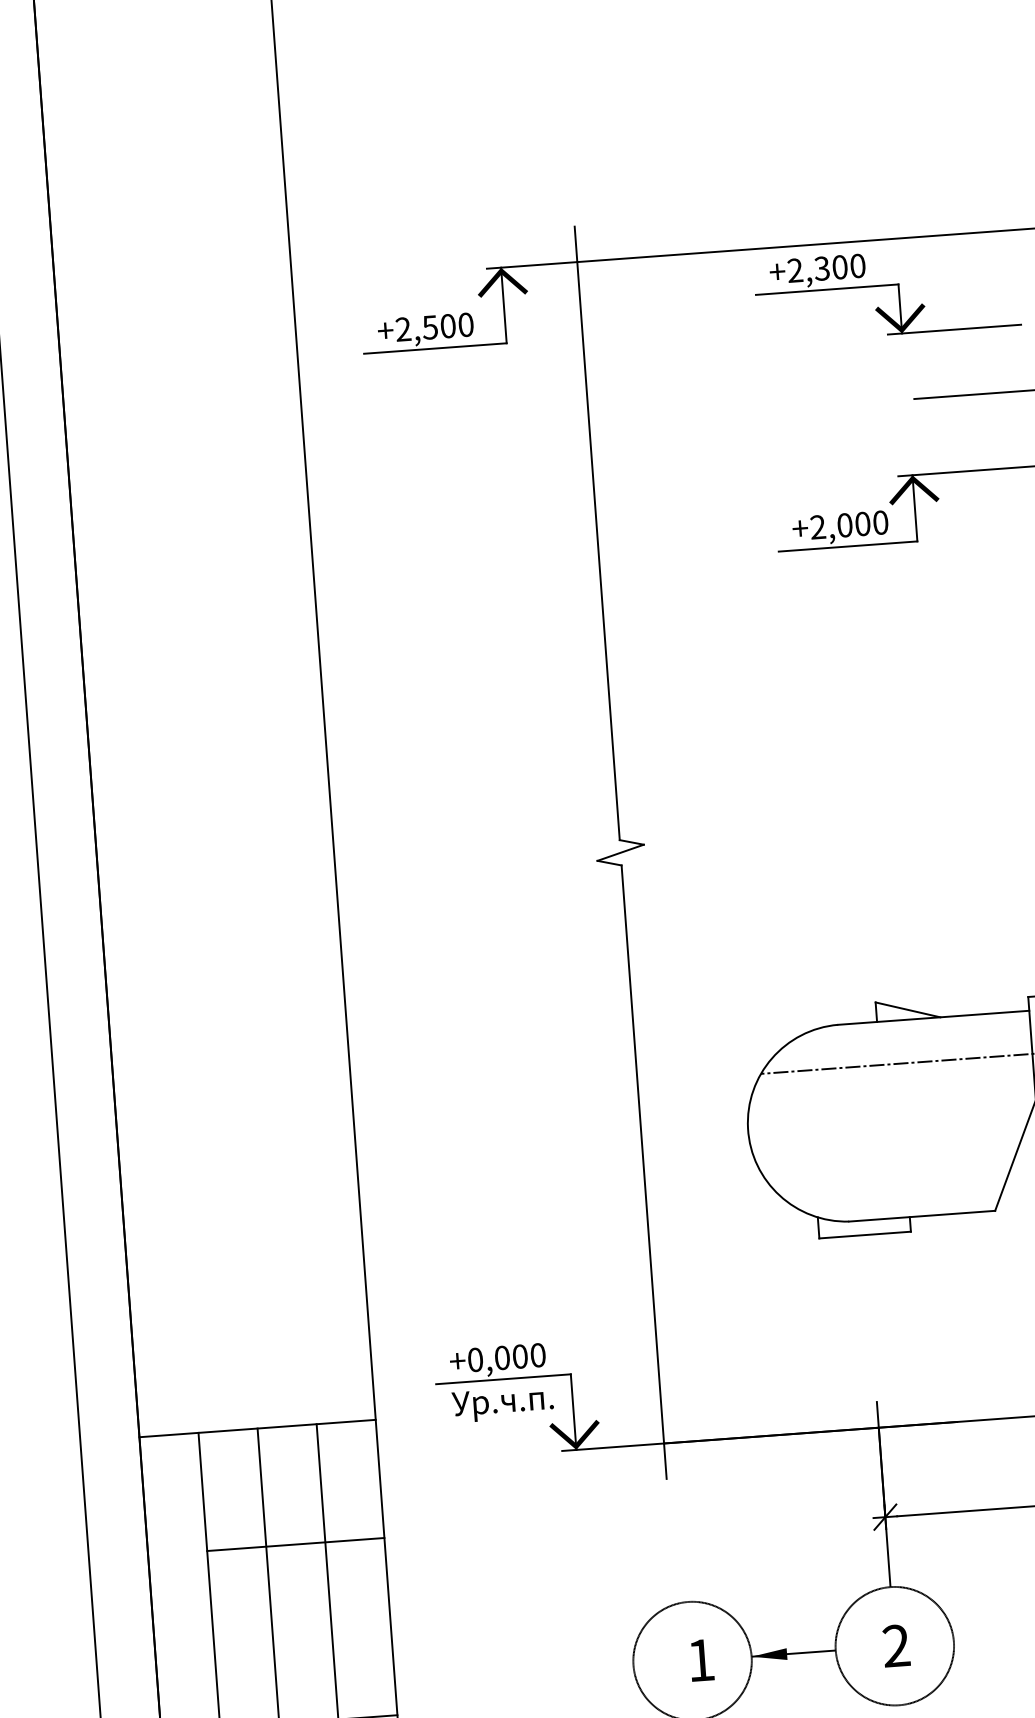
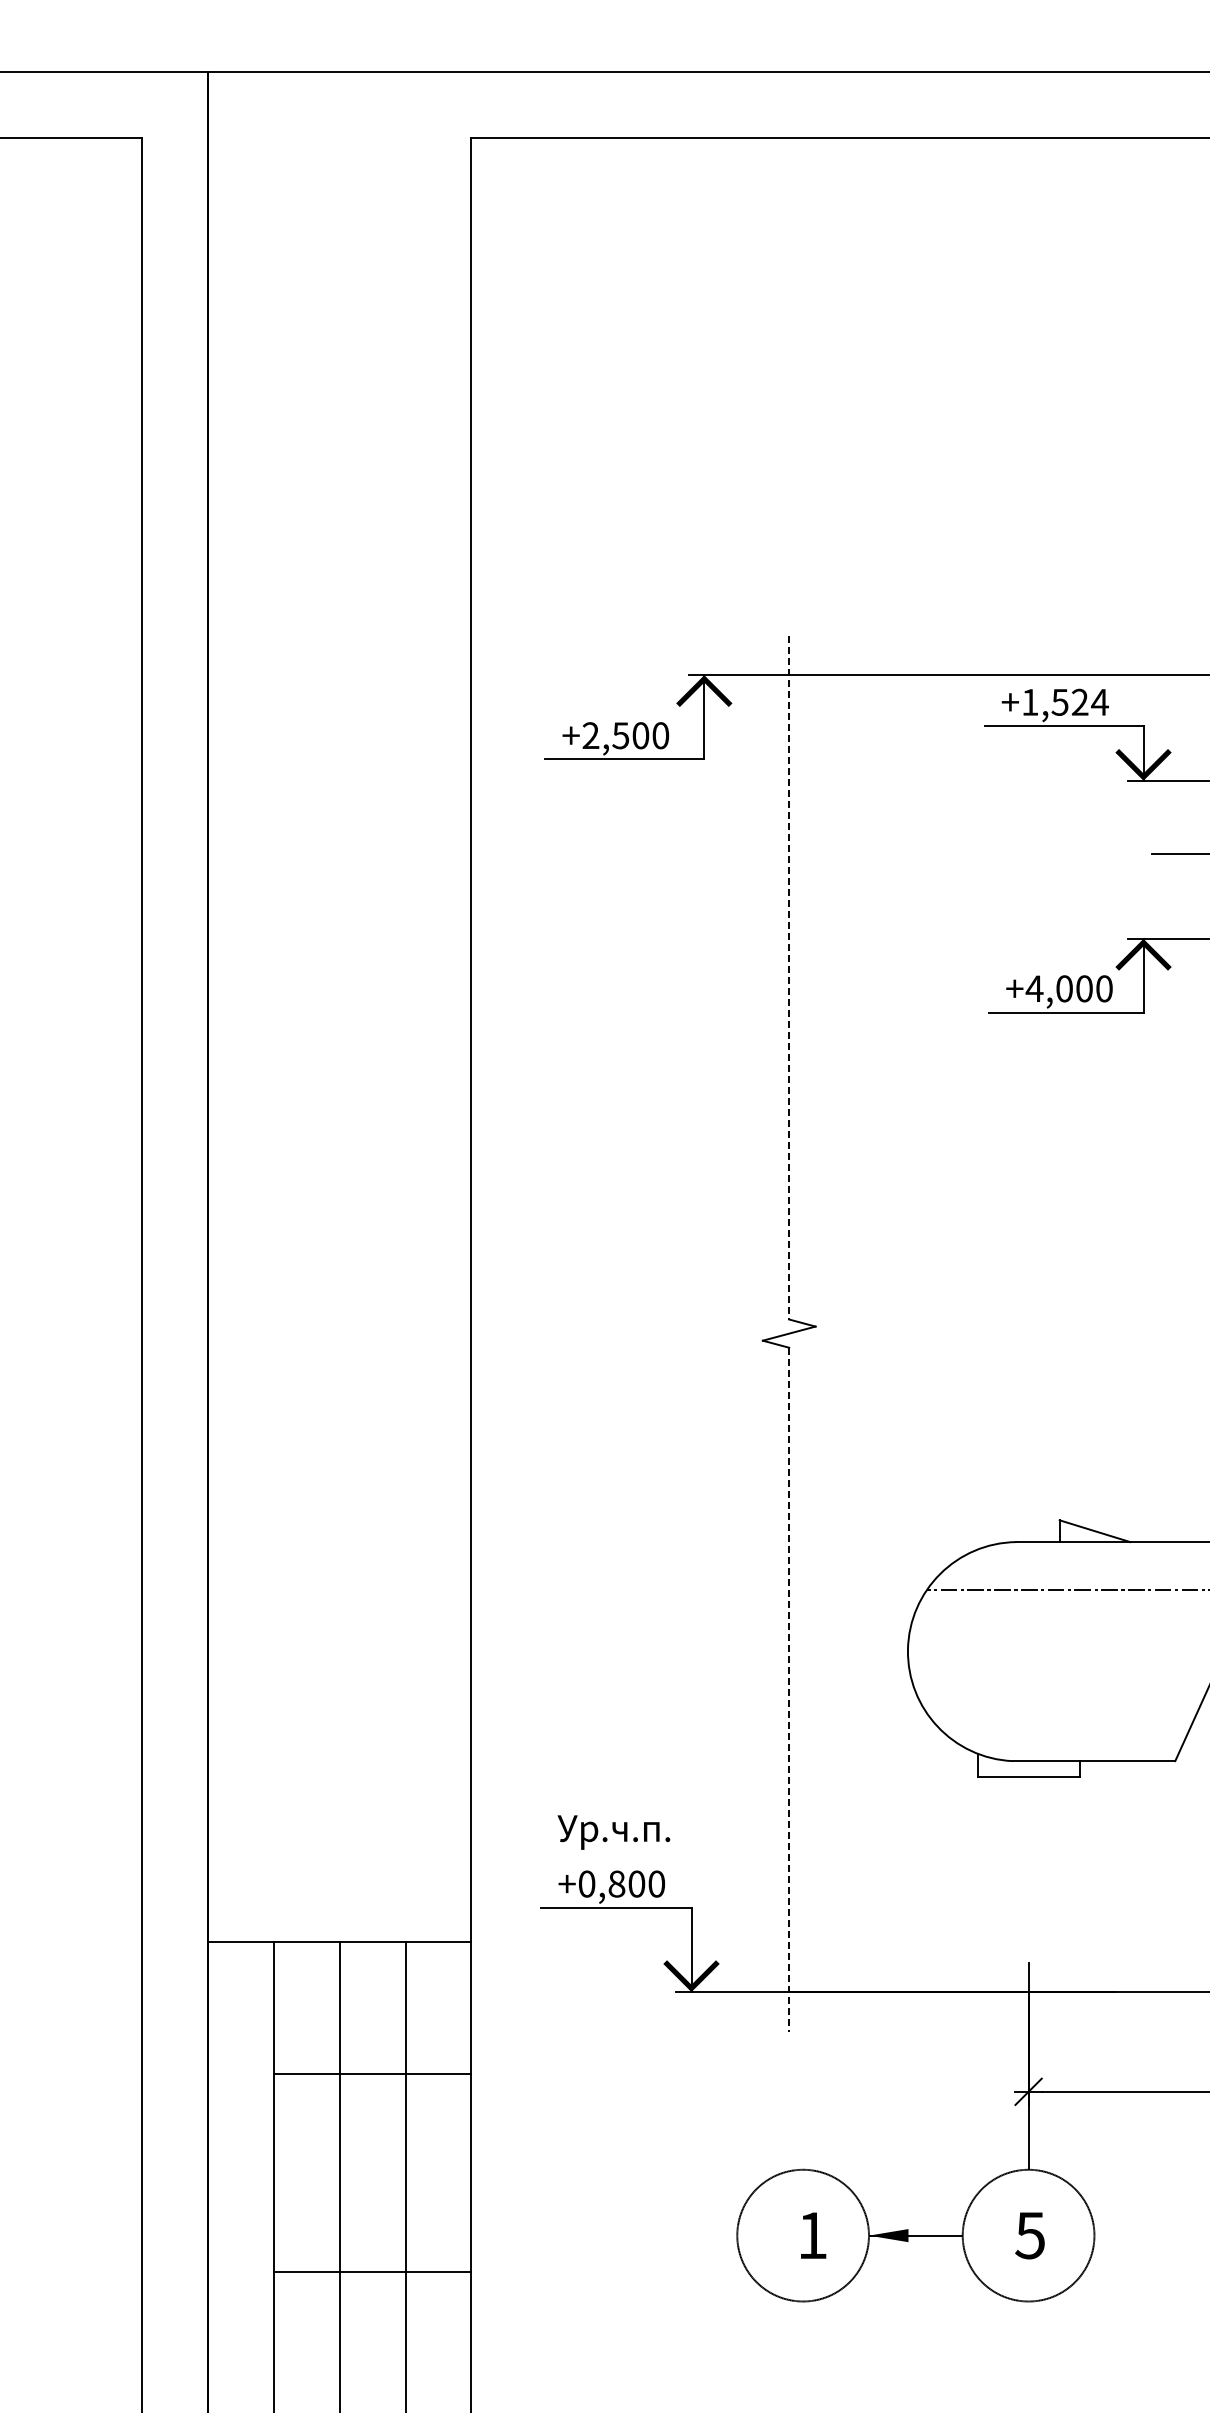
text: (826, 267) -> (1065, 701), +2,300 -> +1,524
text: (817, 527) -> (1034, 988), +2,000 -> +4,000
line: (597, 533) -> (789, 977), solid -> dashed
line: (644, 1172) -> (789, 1689), solid -> dashed
text: (502, 1358) -> (616, 1884), +0,000 -> +0,800
text: (502, 1404) -> (613, 1832), moved
text: (895, 1646) -> (1029, 2235), 2 -> 5

